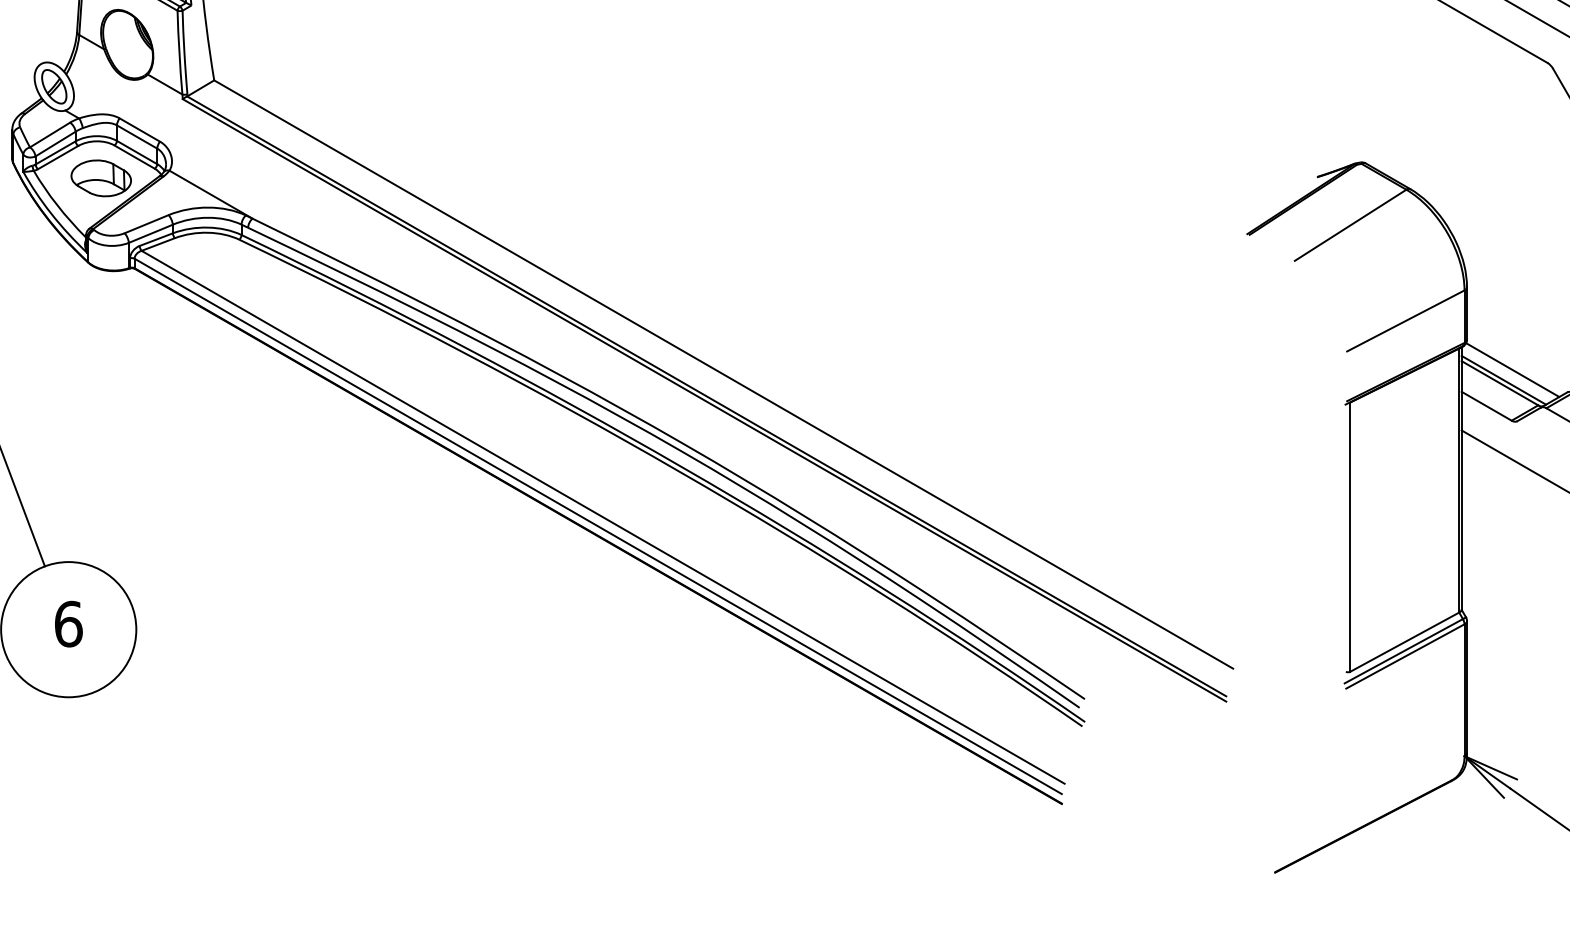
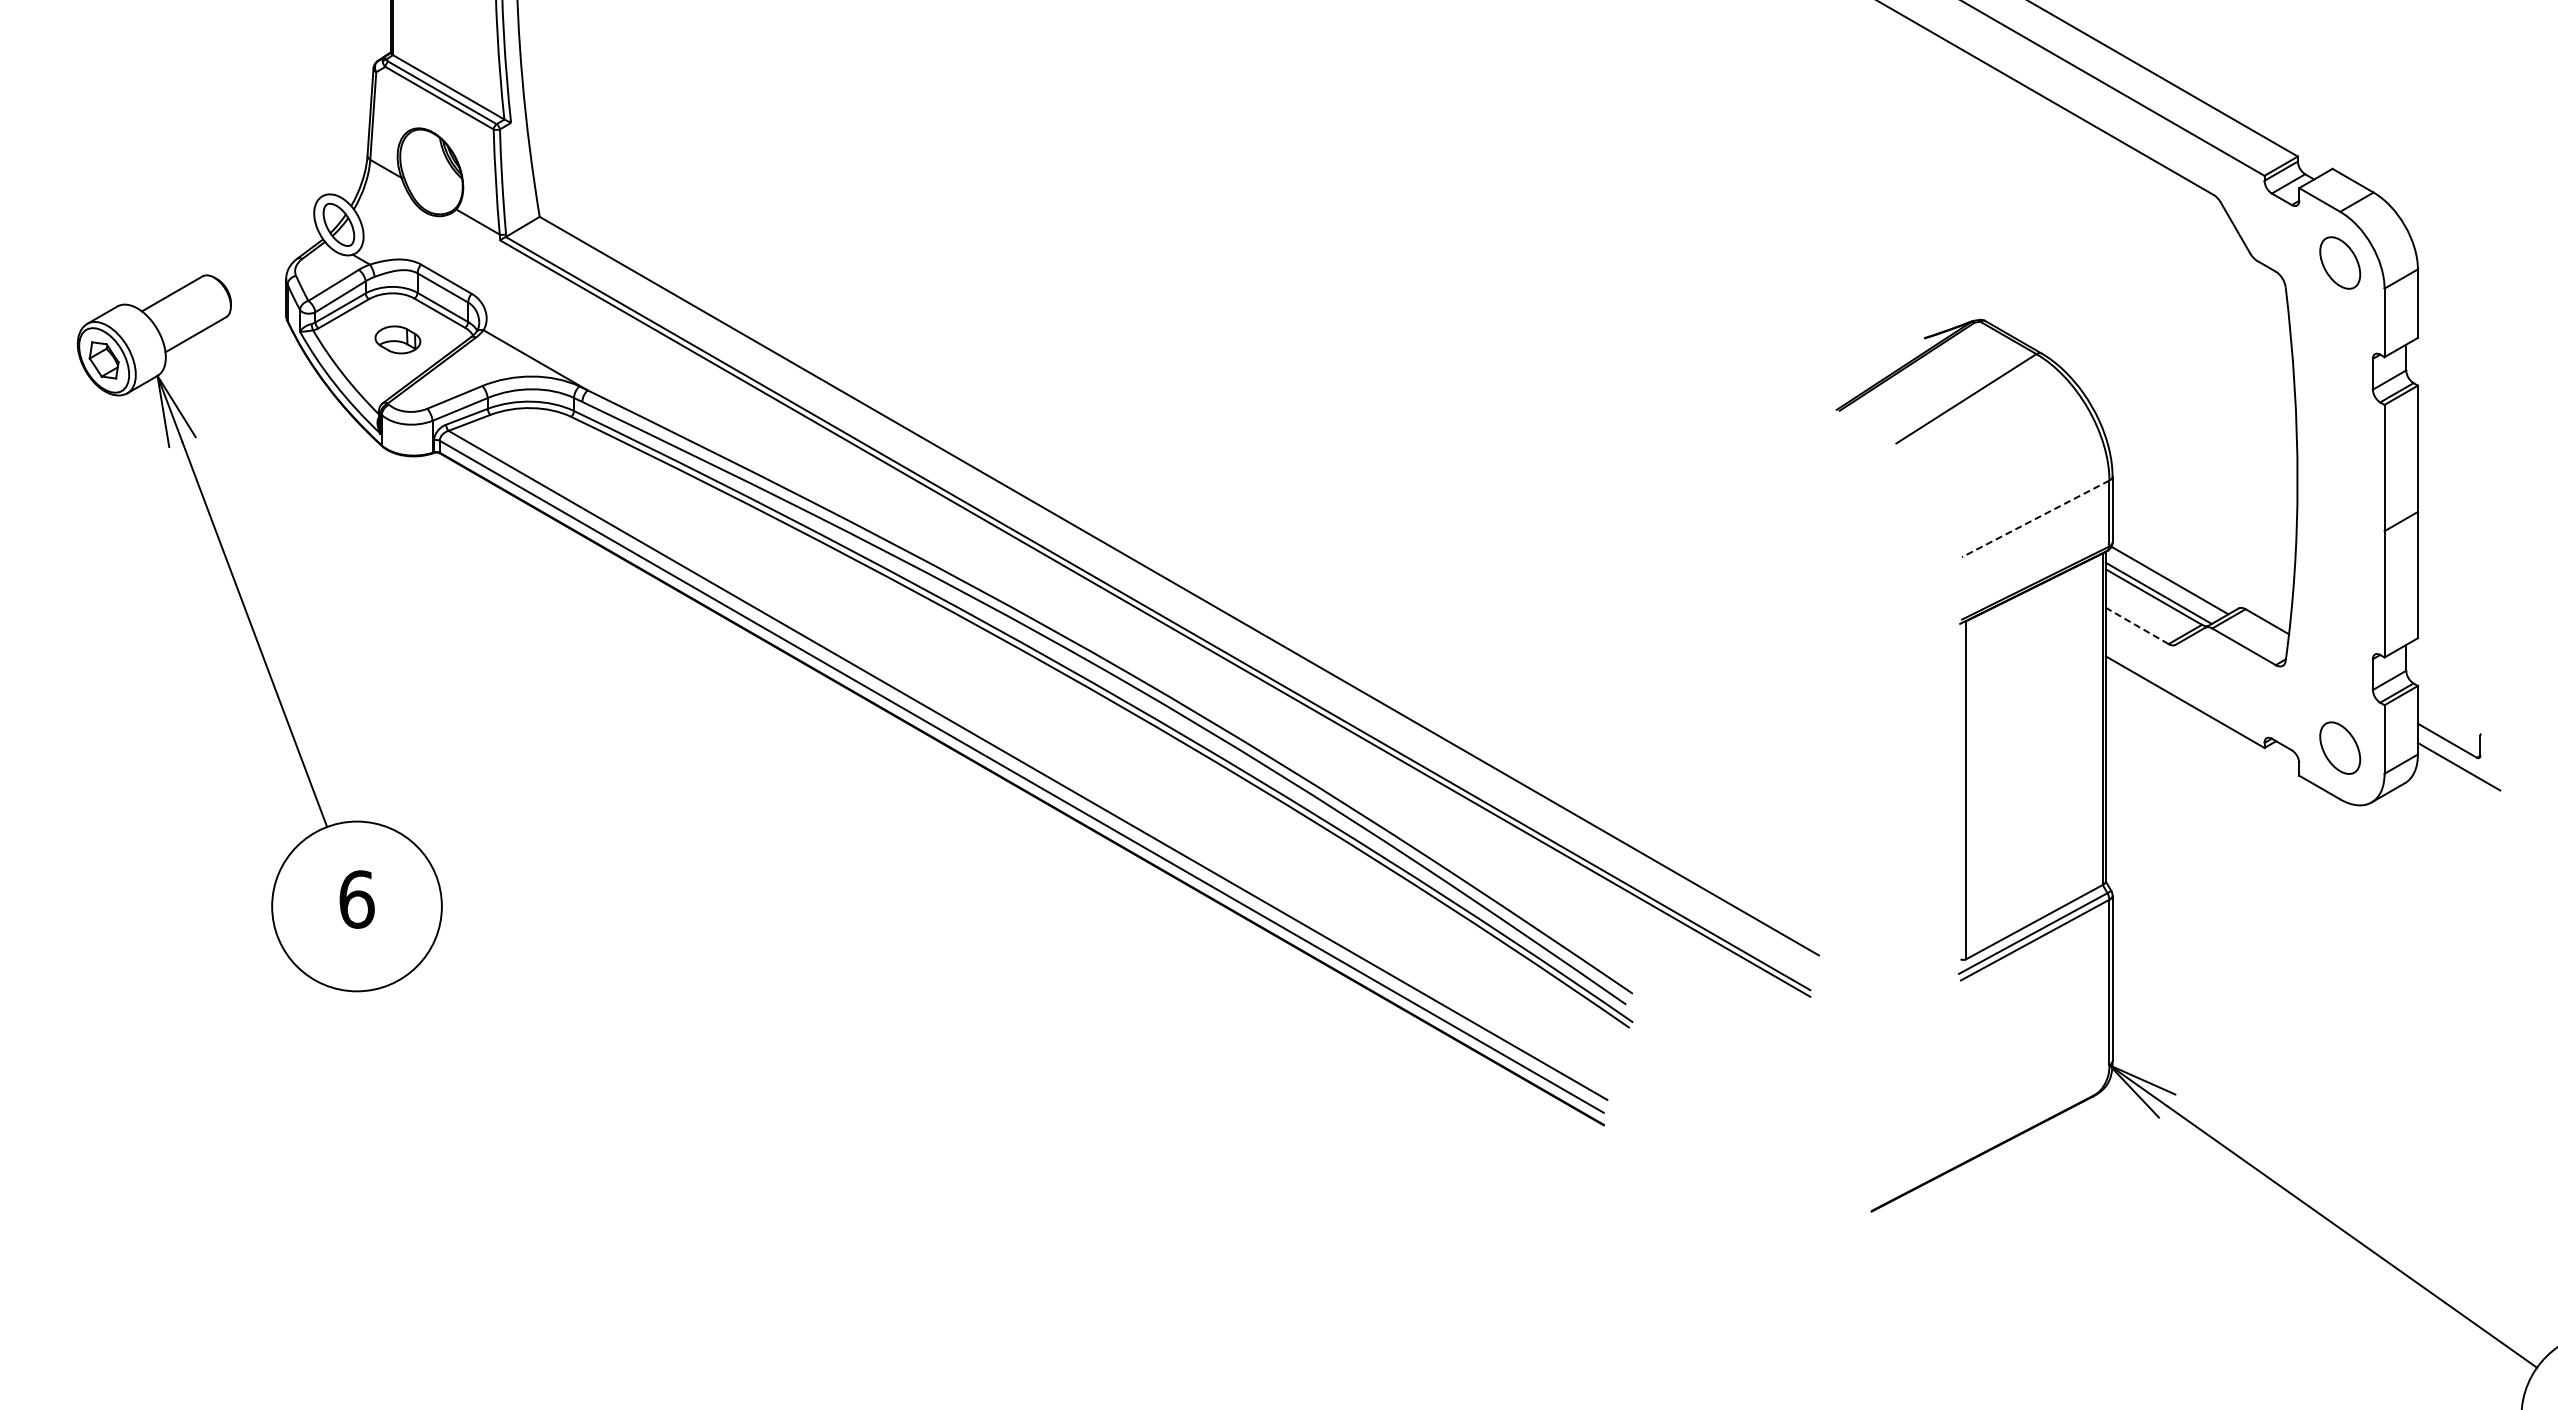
part: (100, 178) -> (397, 339), size x0.6
line: (1405, 321) -> (2035, 519), solid -> dashed
line: (1486, 405) -> (2136, 625), solid -> dashed

